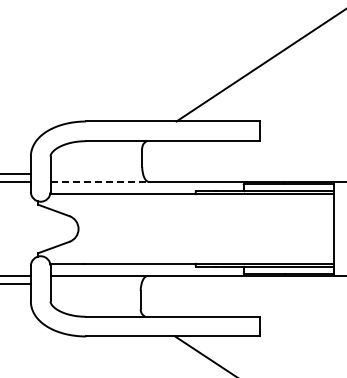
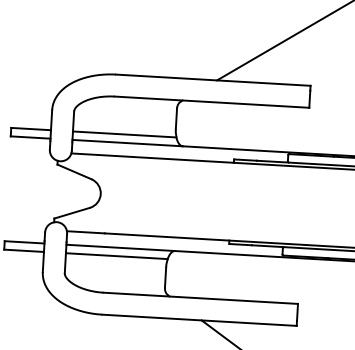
line: (96, 174) -> (124, 134), added
line: (100, 182) -> (128, 143), dashed -> solid
line: (95, 283) -> (116, 256), added

